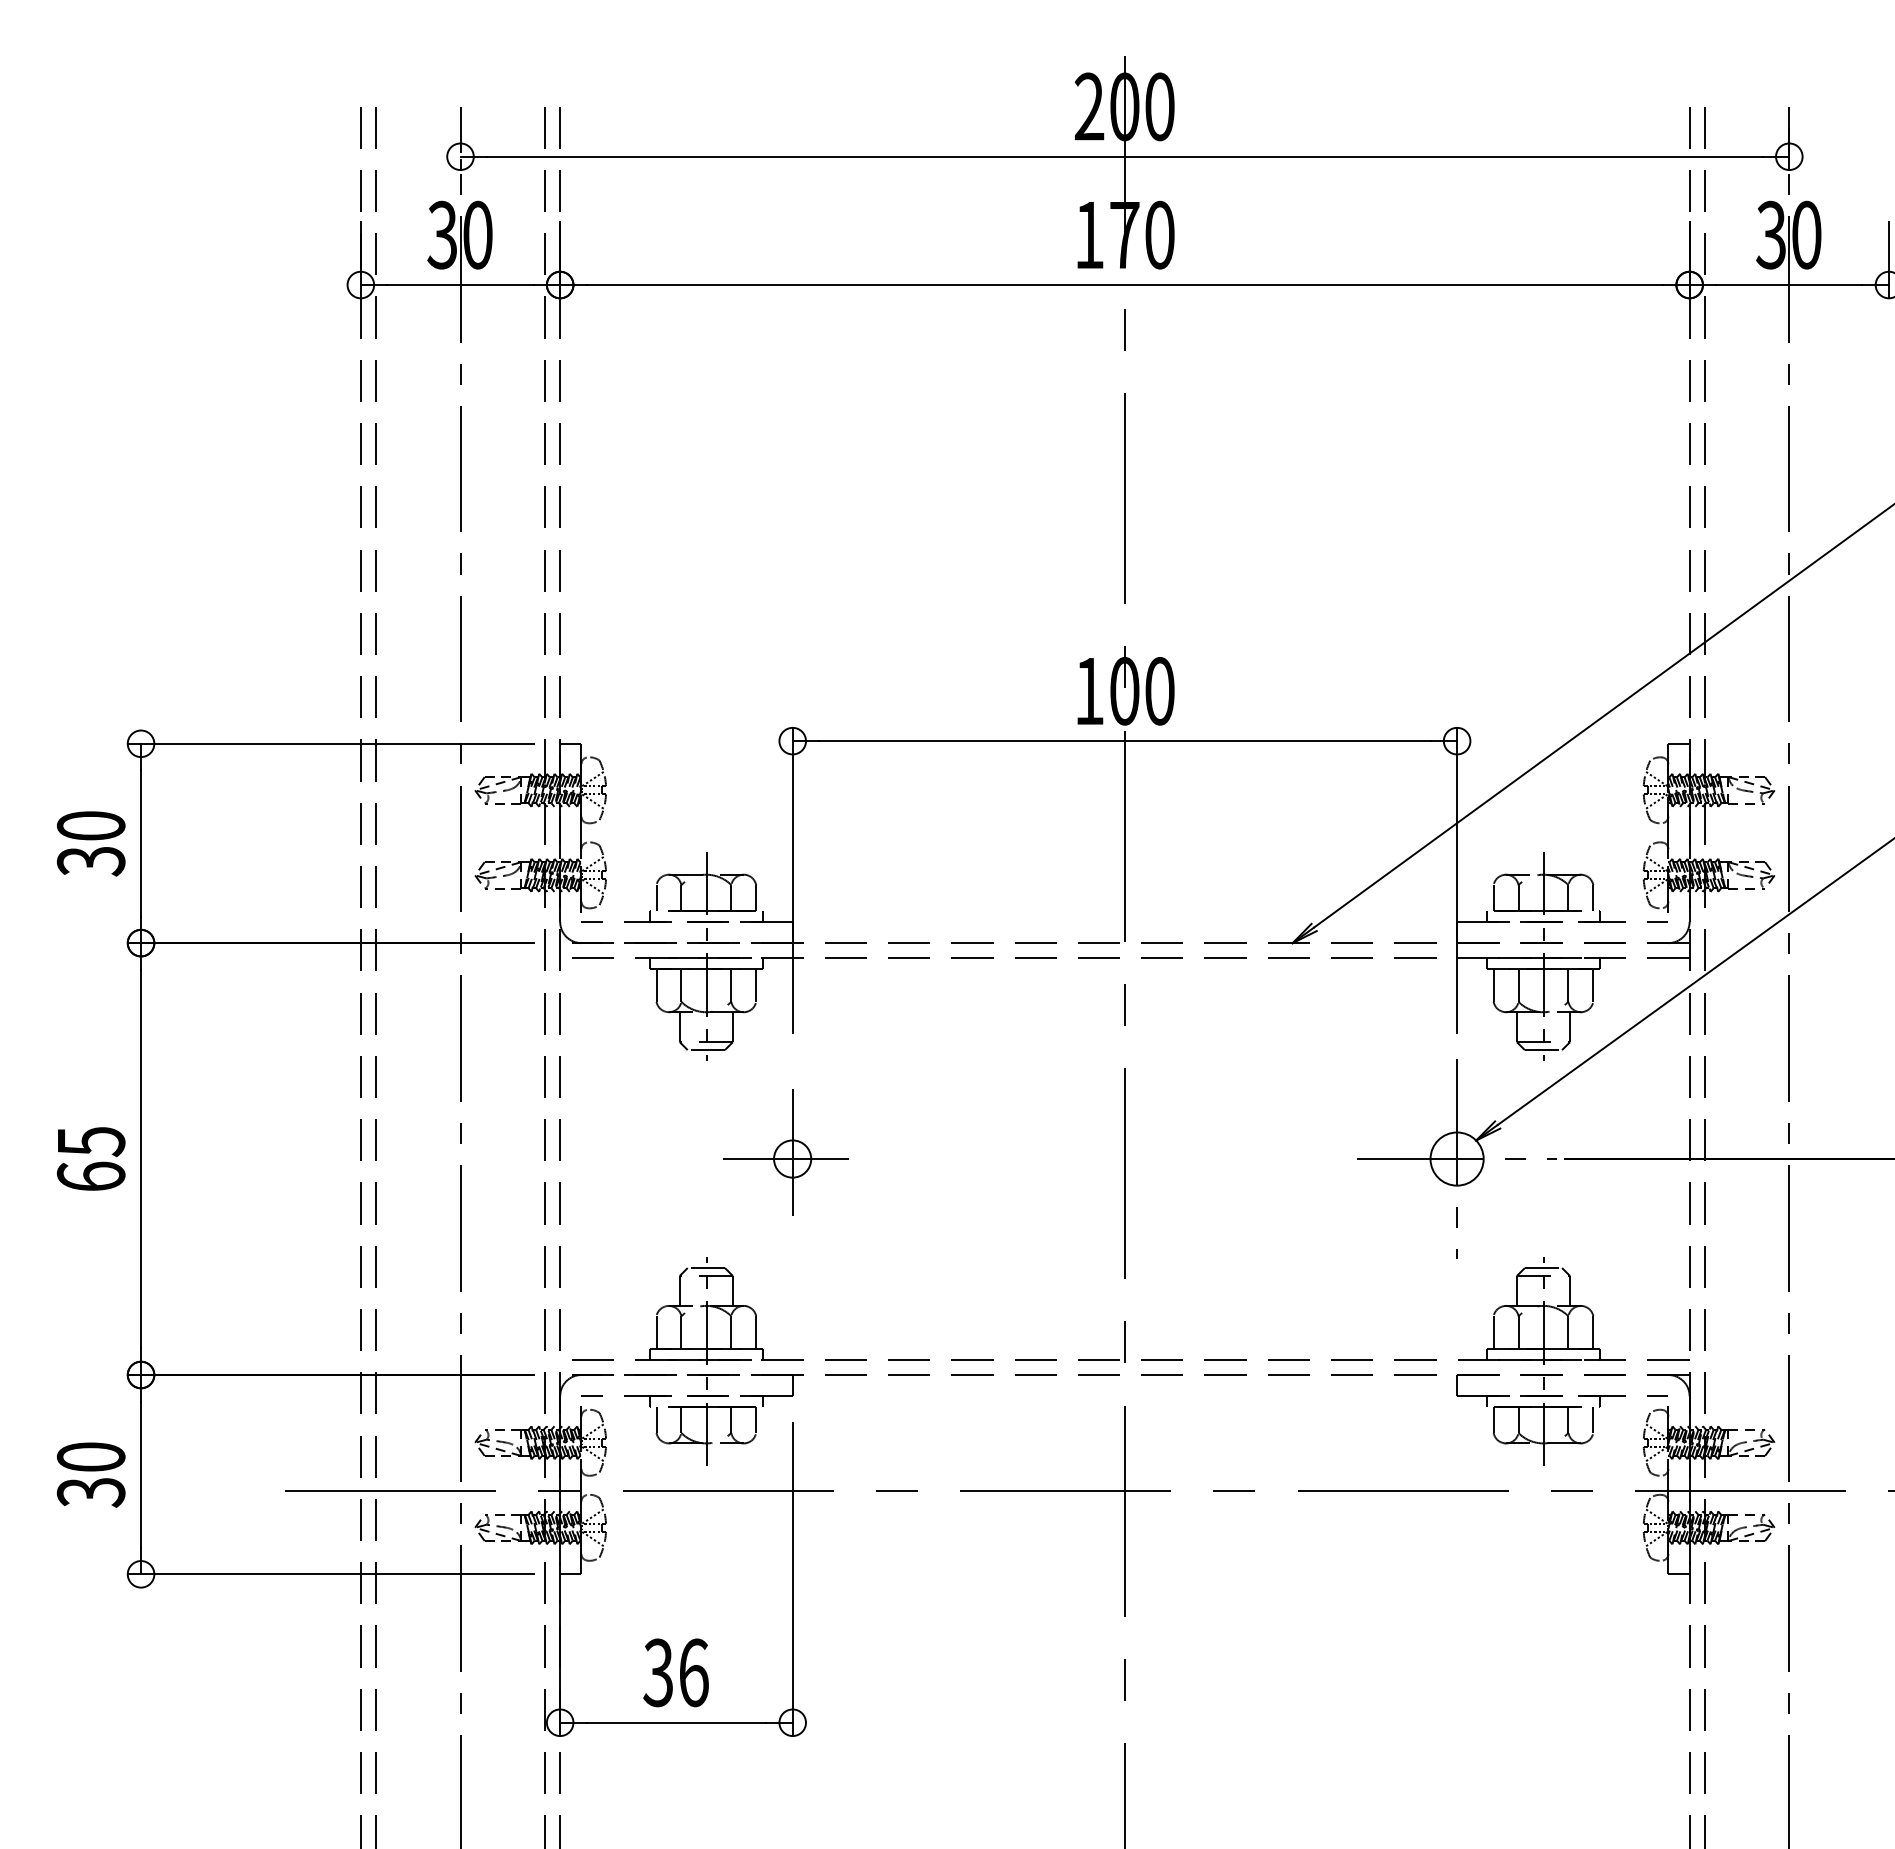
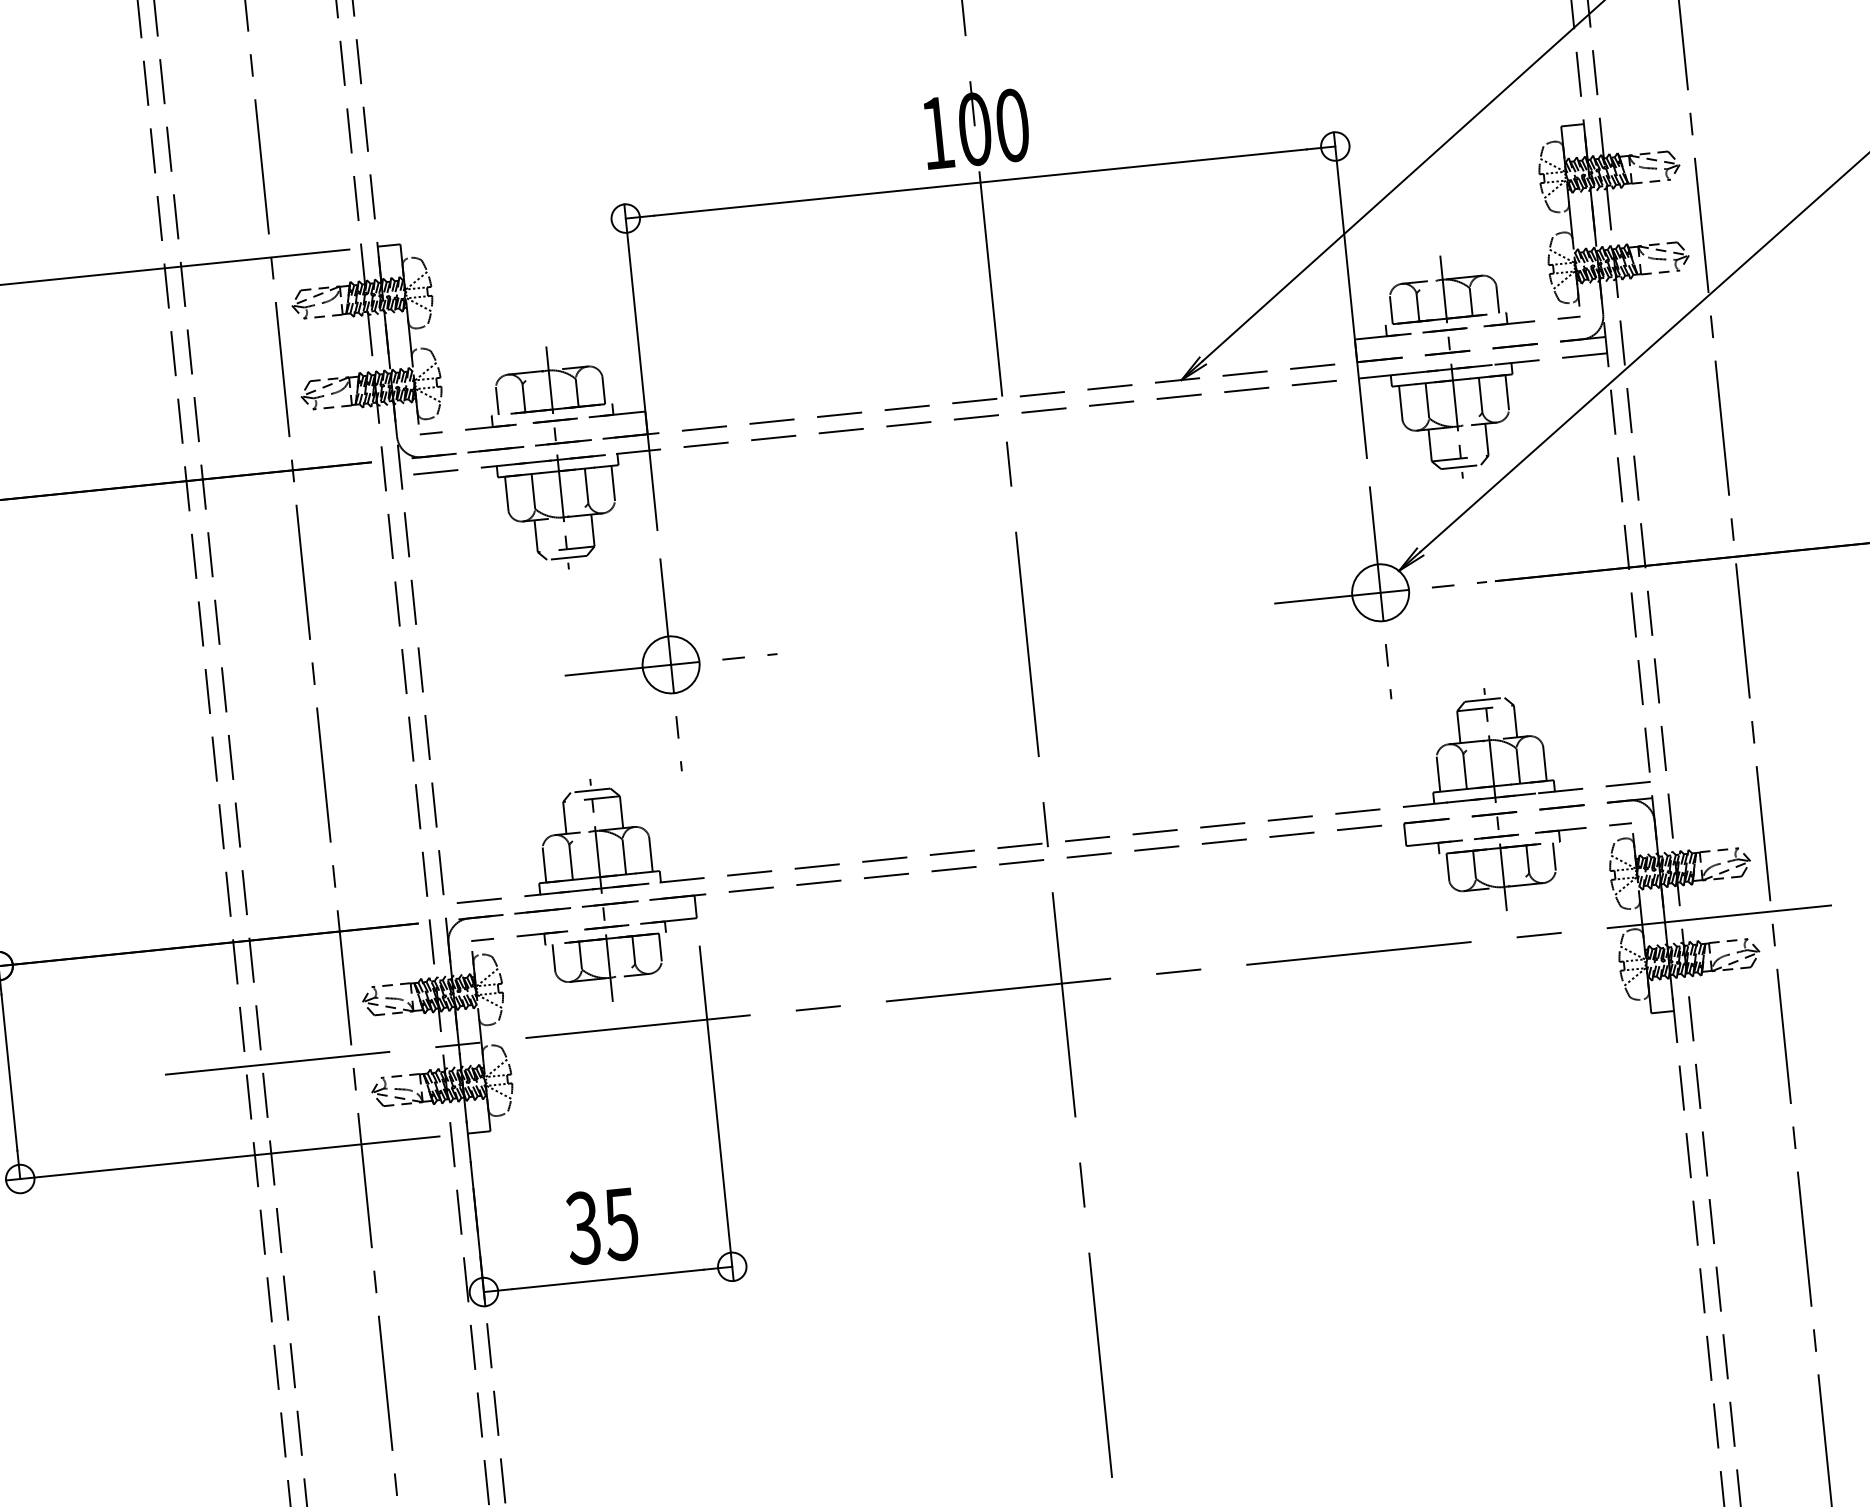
part: (792, 1158) -> (670, 664), size x1.43
text: (693, 1672) -> (620, 1223), 36 -> 35

